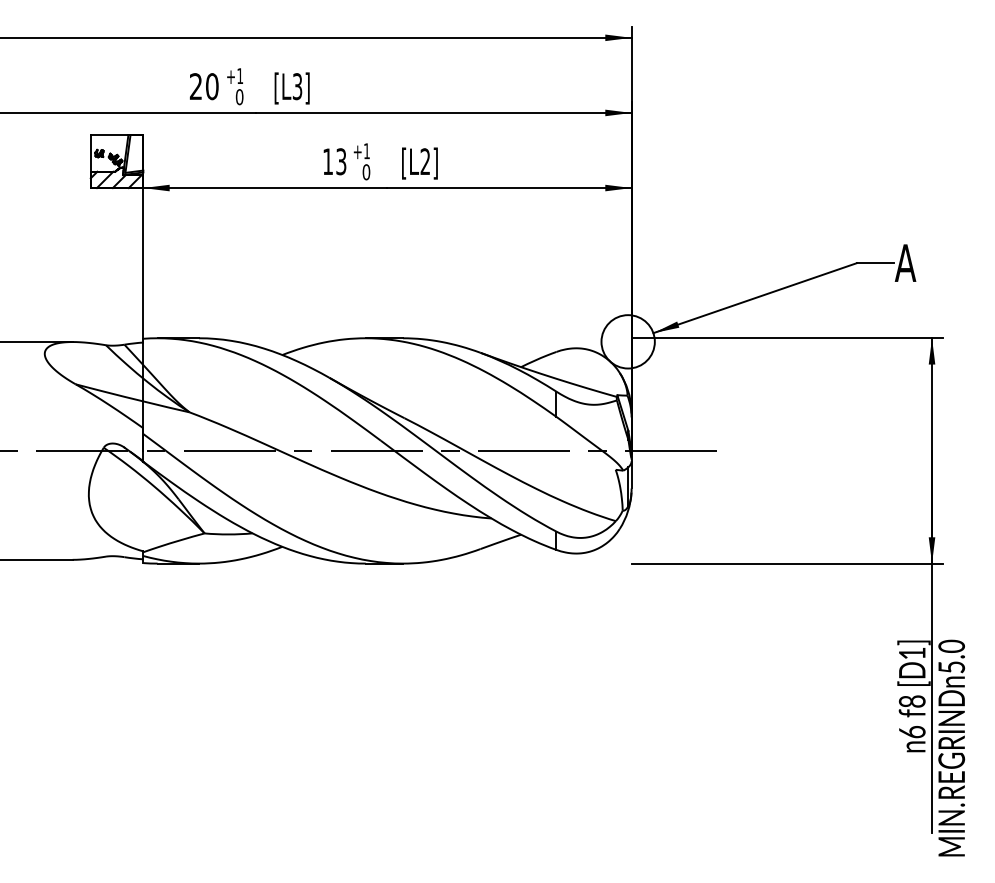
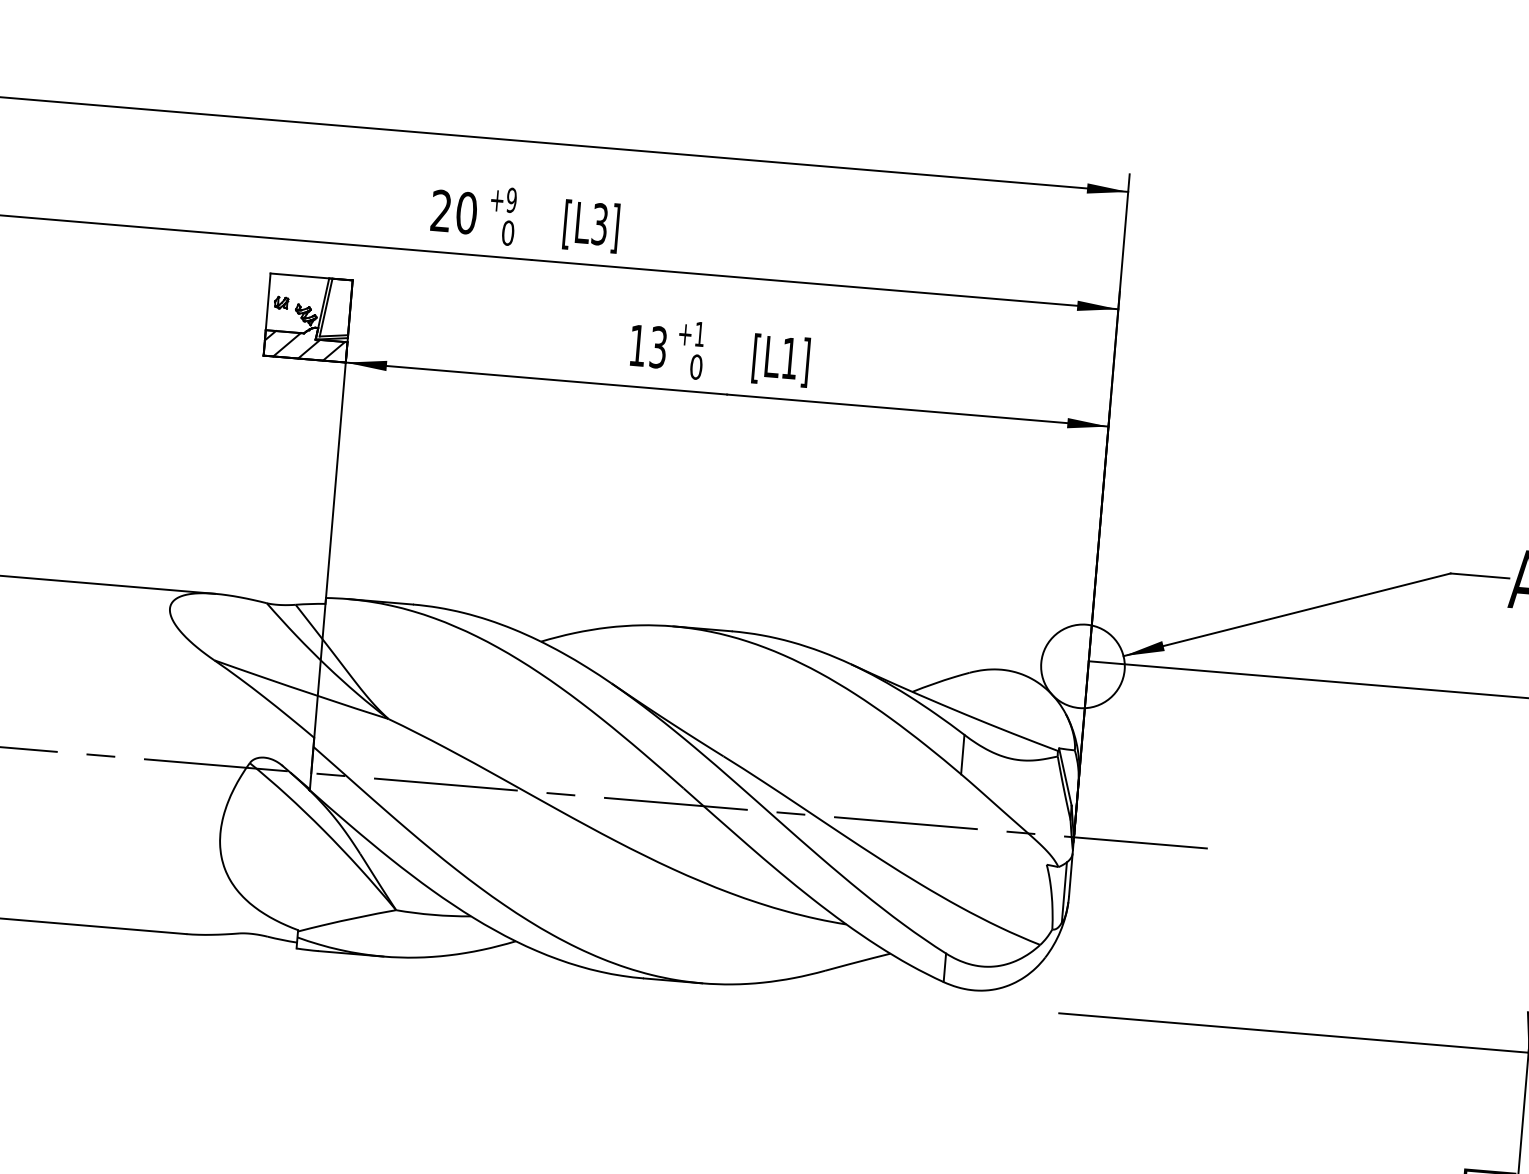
text: (240, 76) -> (512, 201), +1 -> +9
text: (424, 161) -> (788, 357), [L2] -> [L1]

